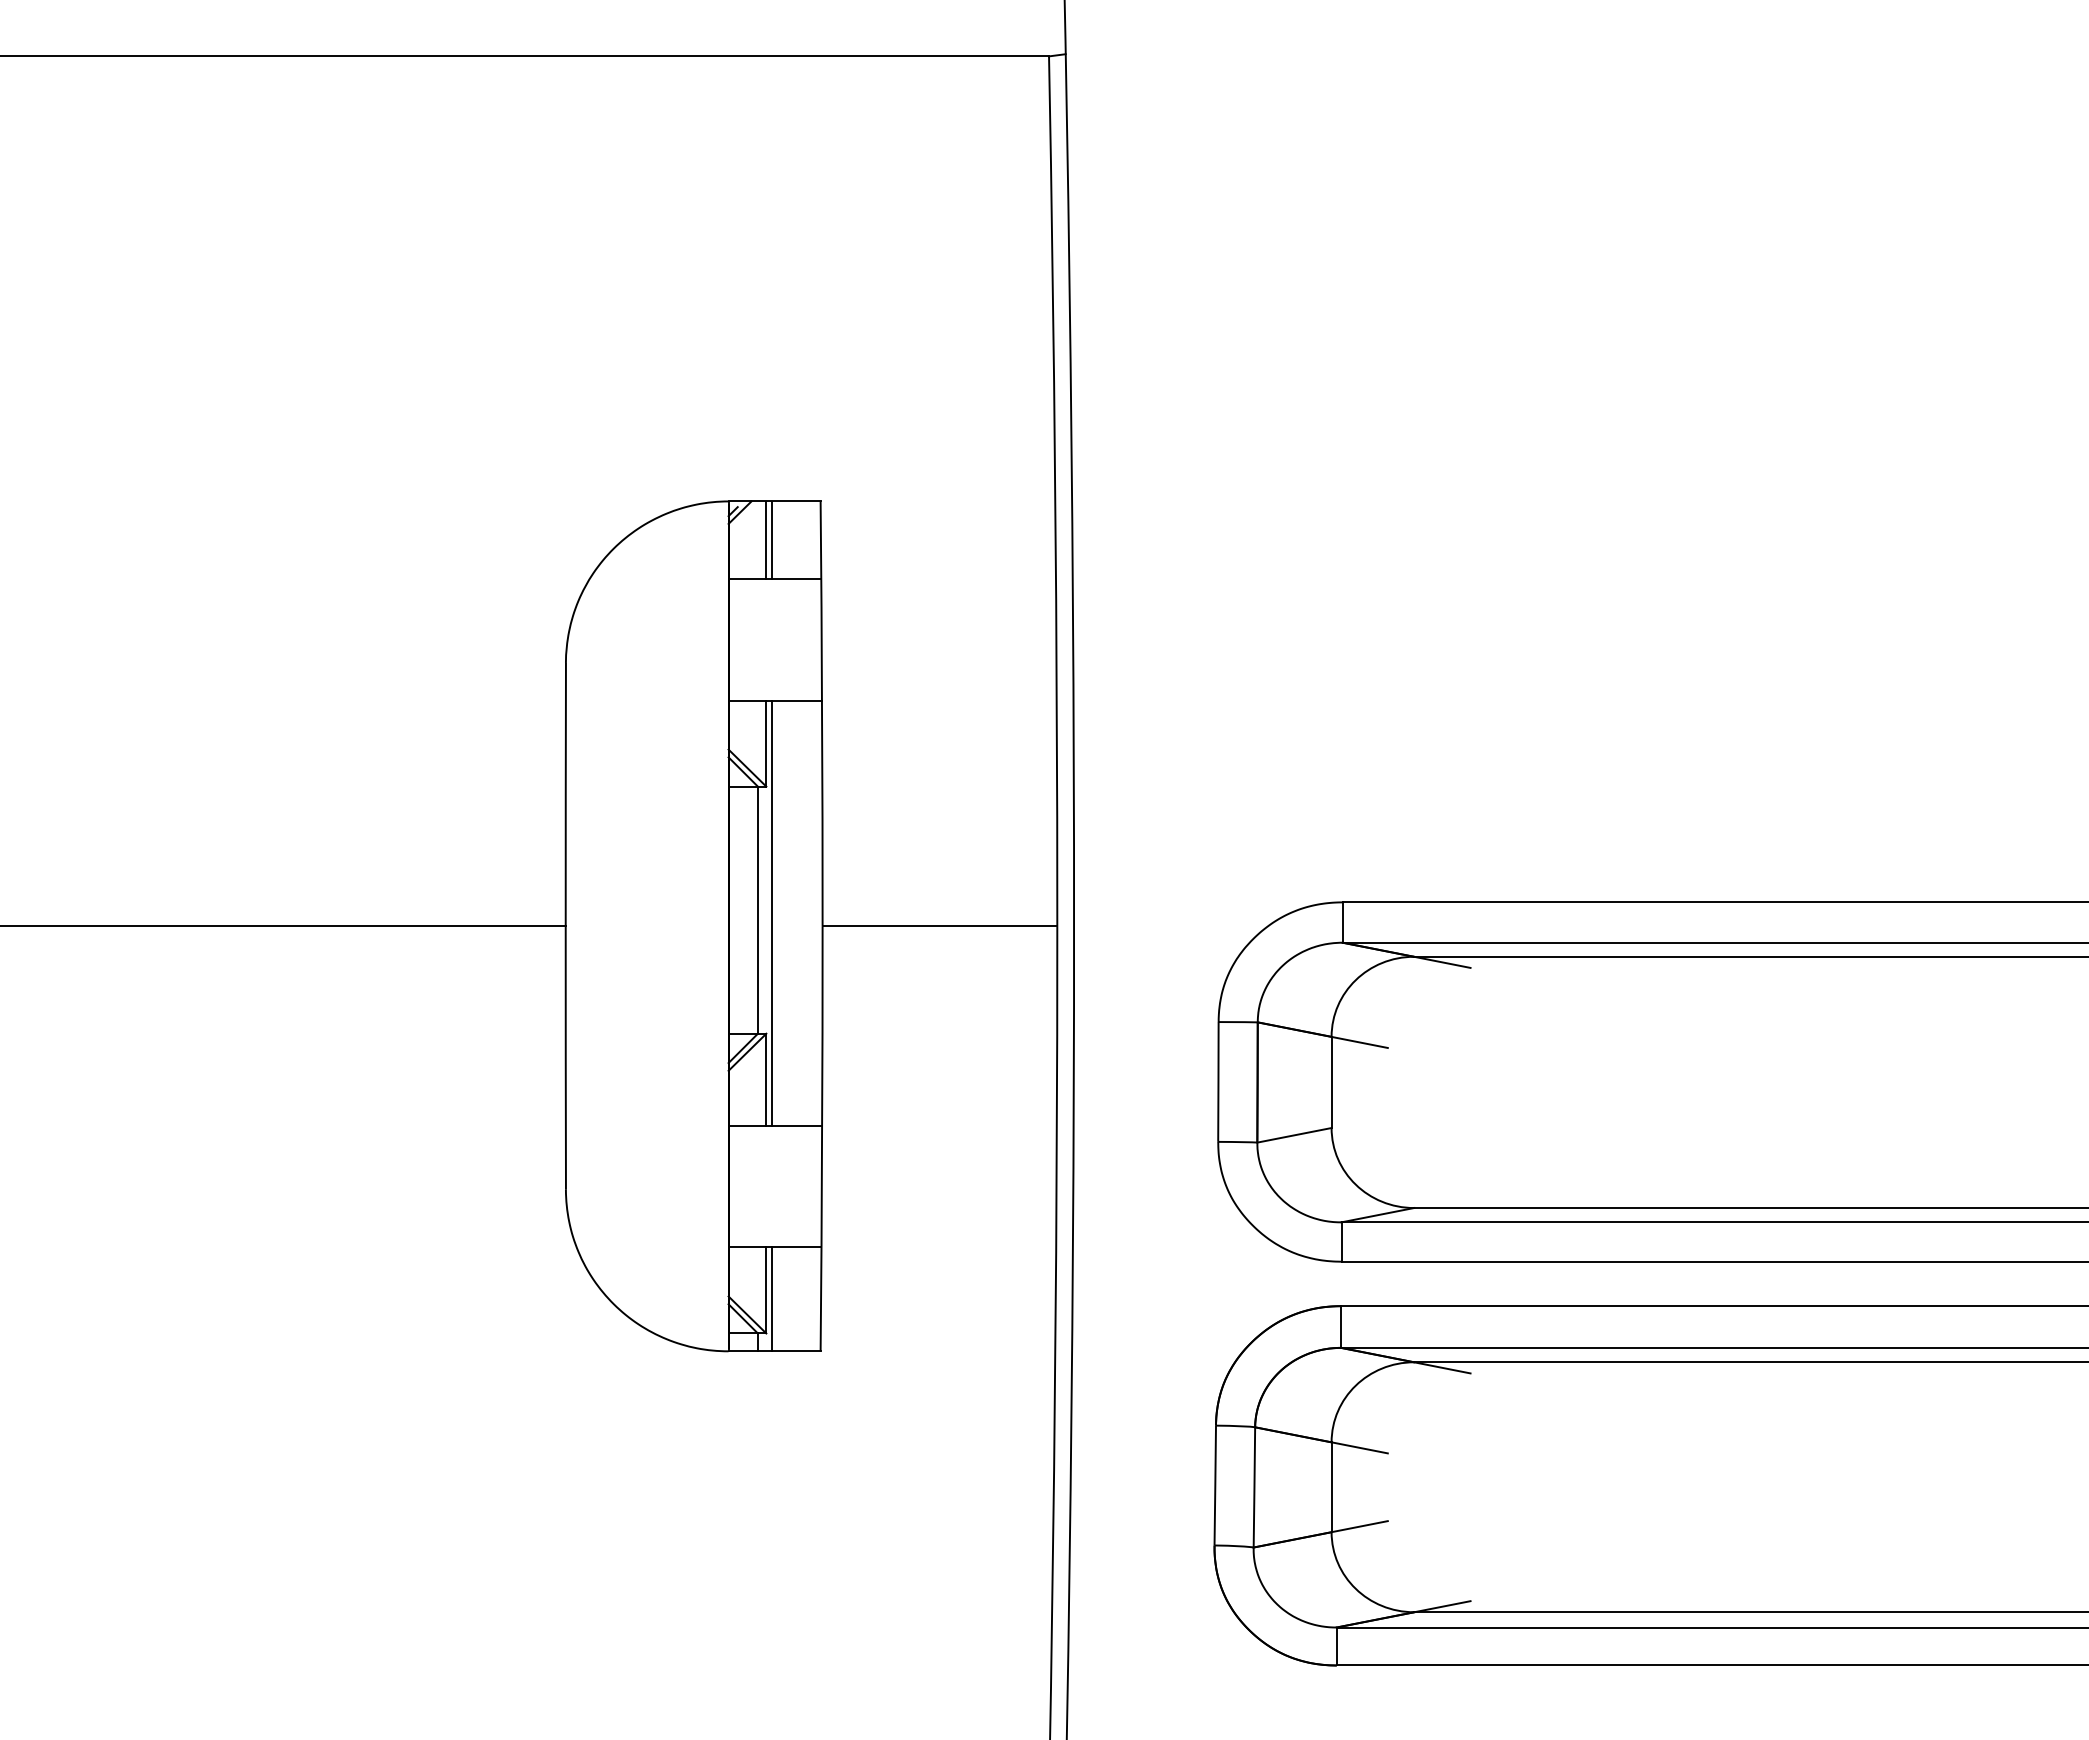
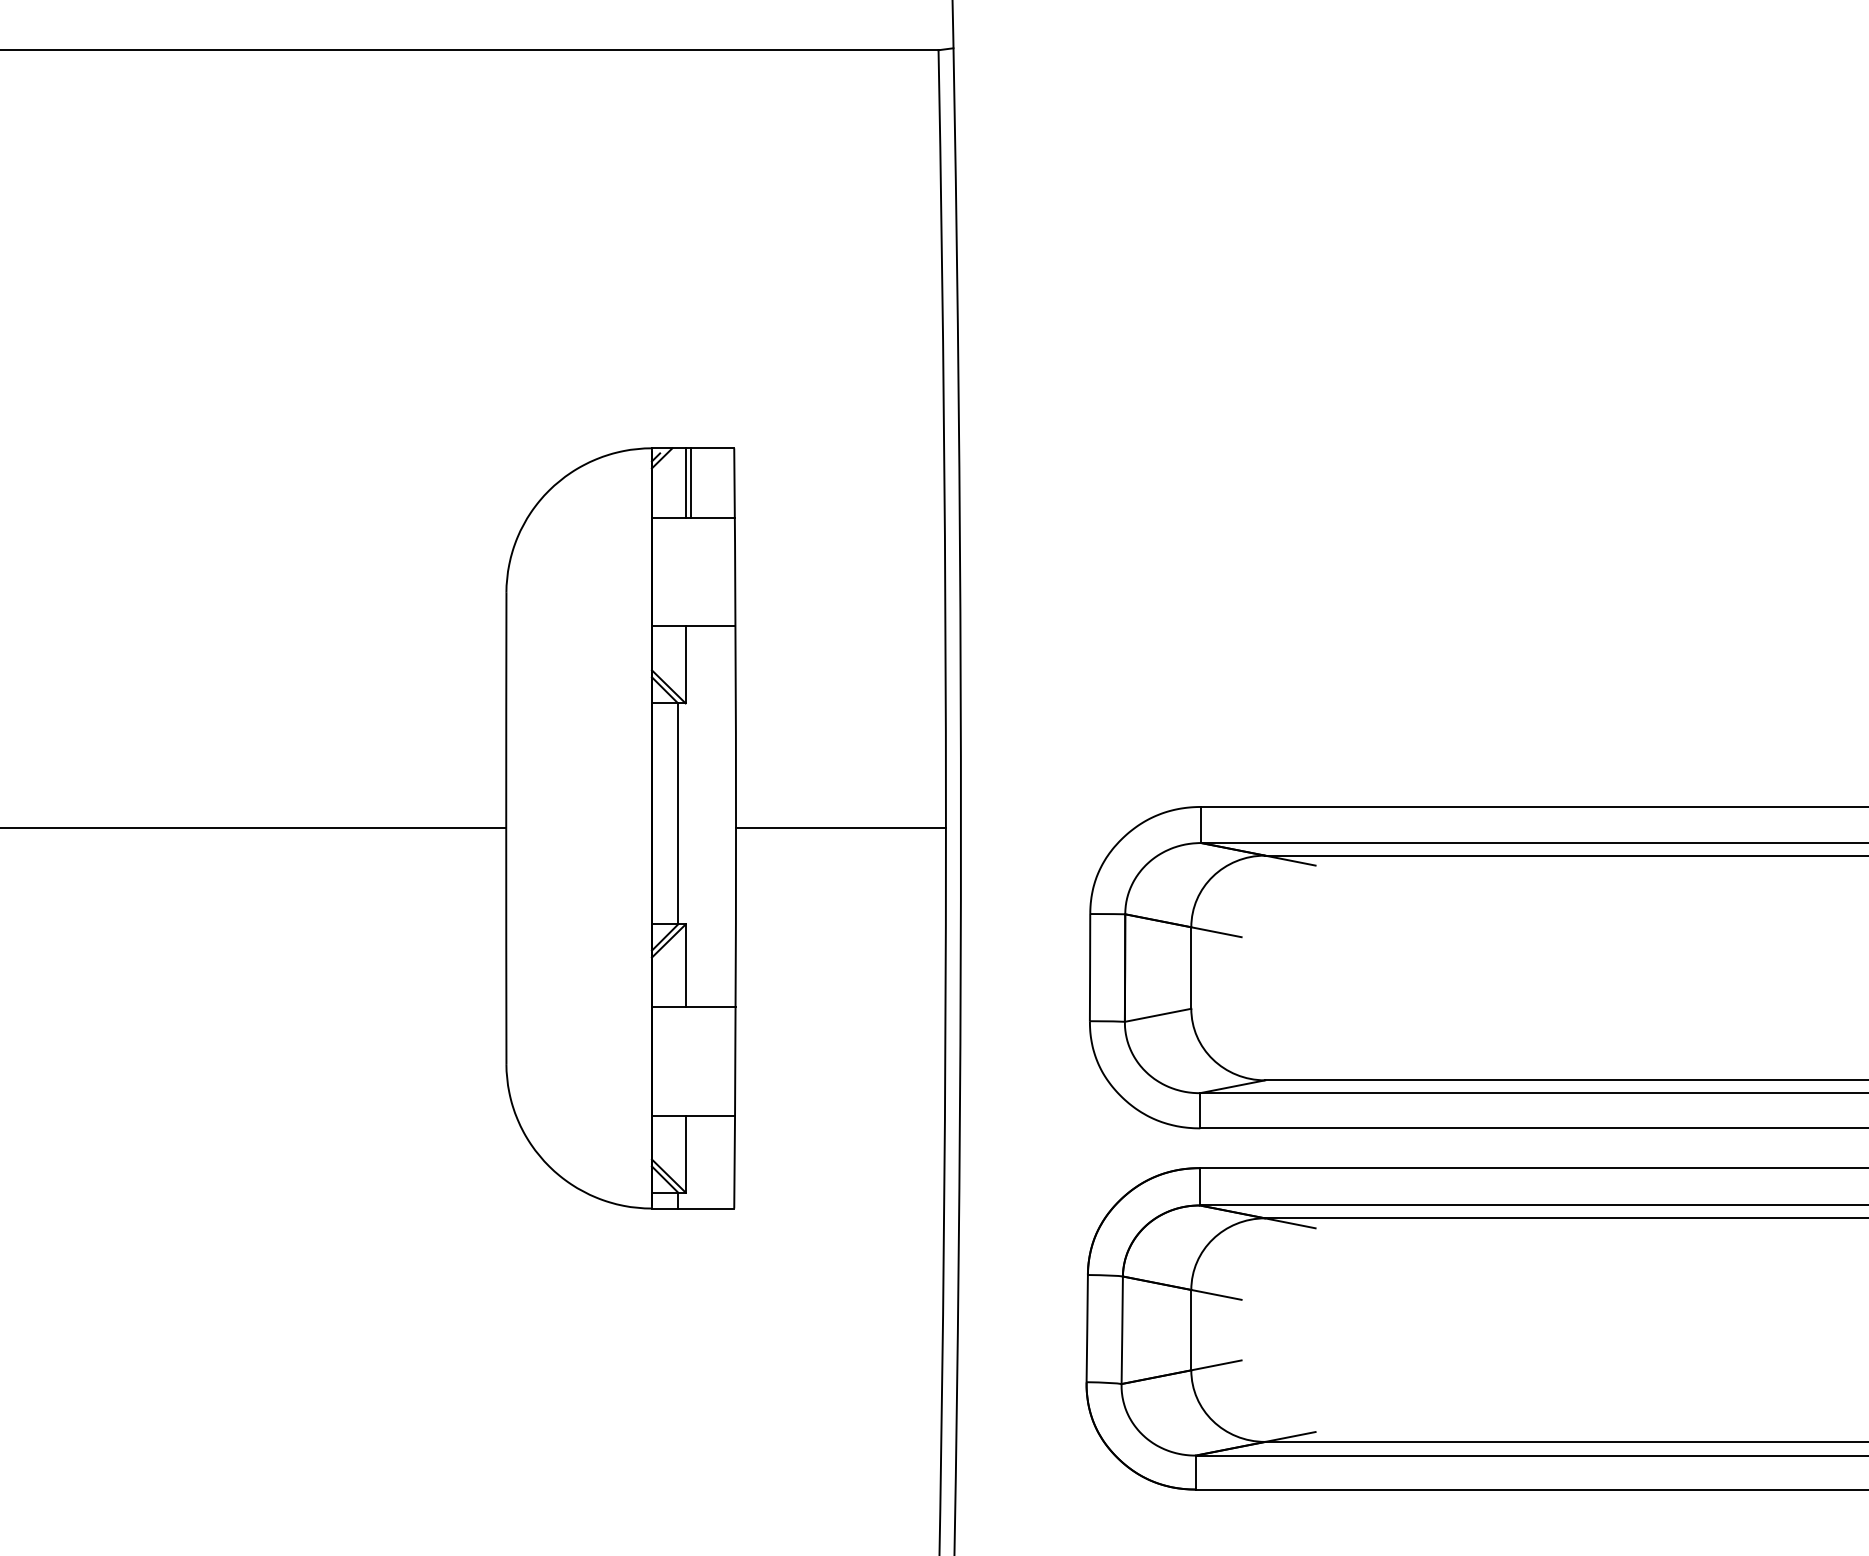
line: (771, 912) -> (690, 816), removed
line: (771, 1299) -> (690, 1162), removed

